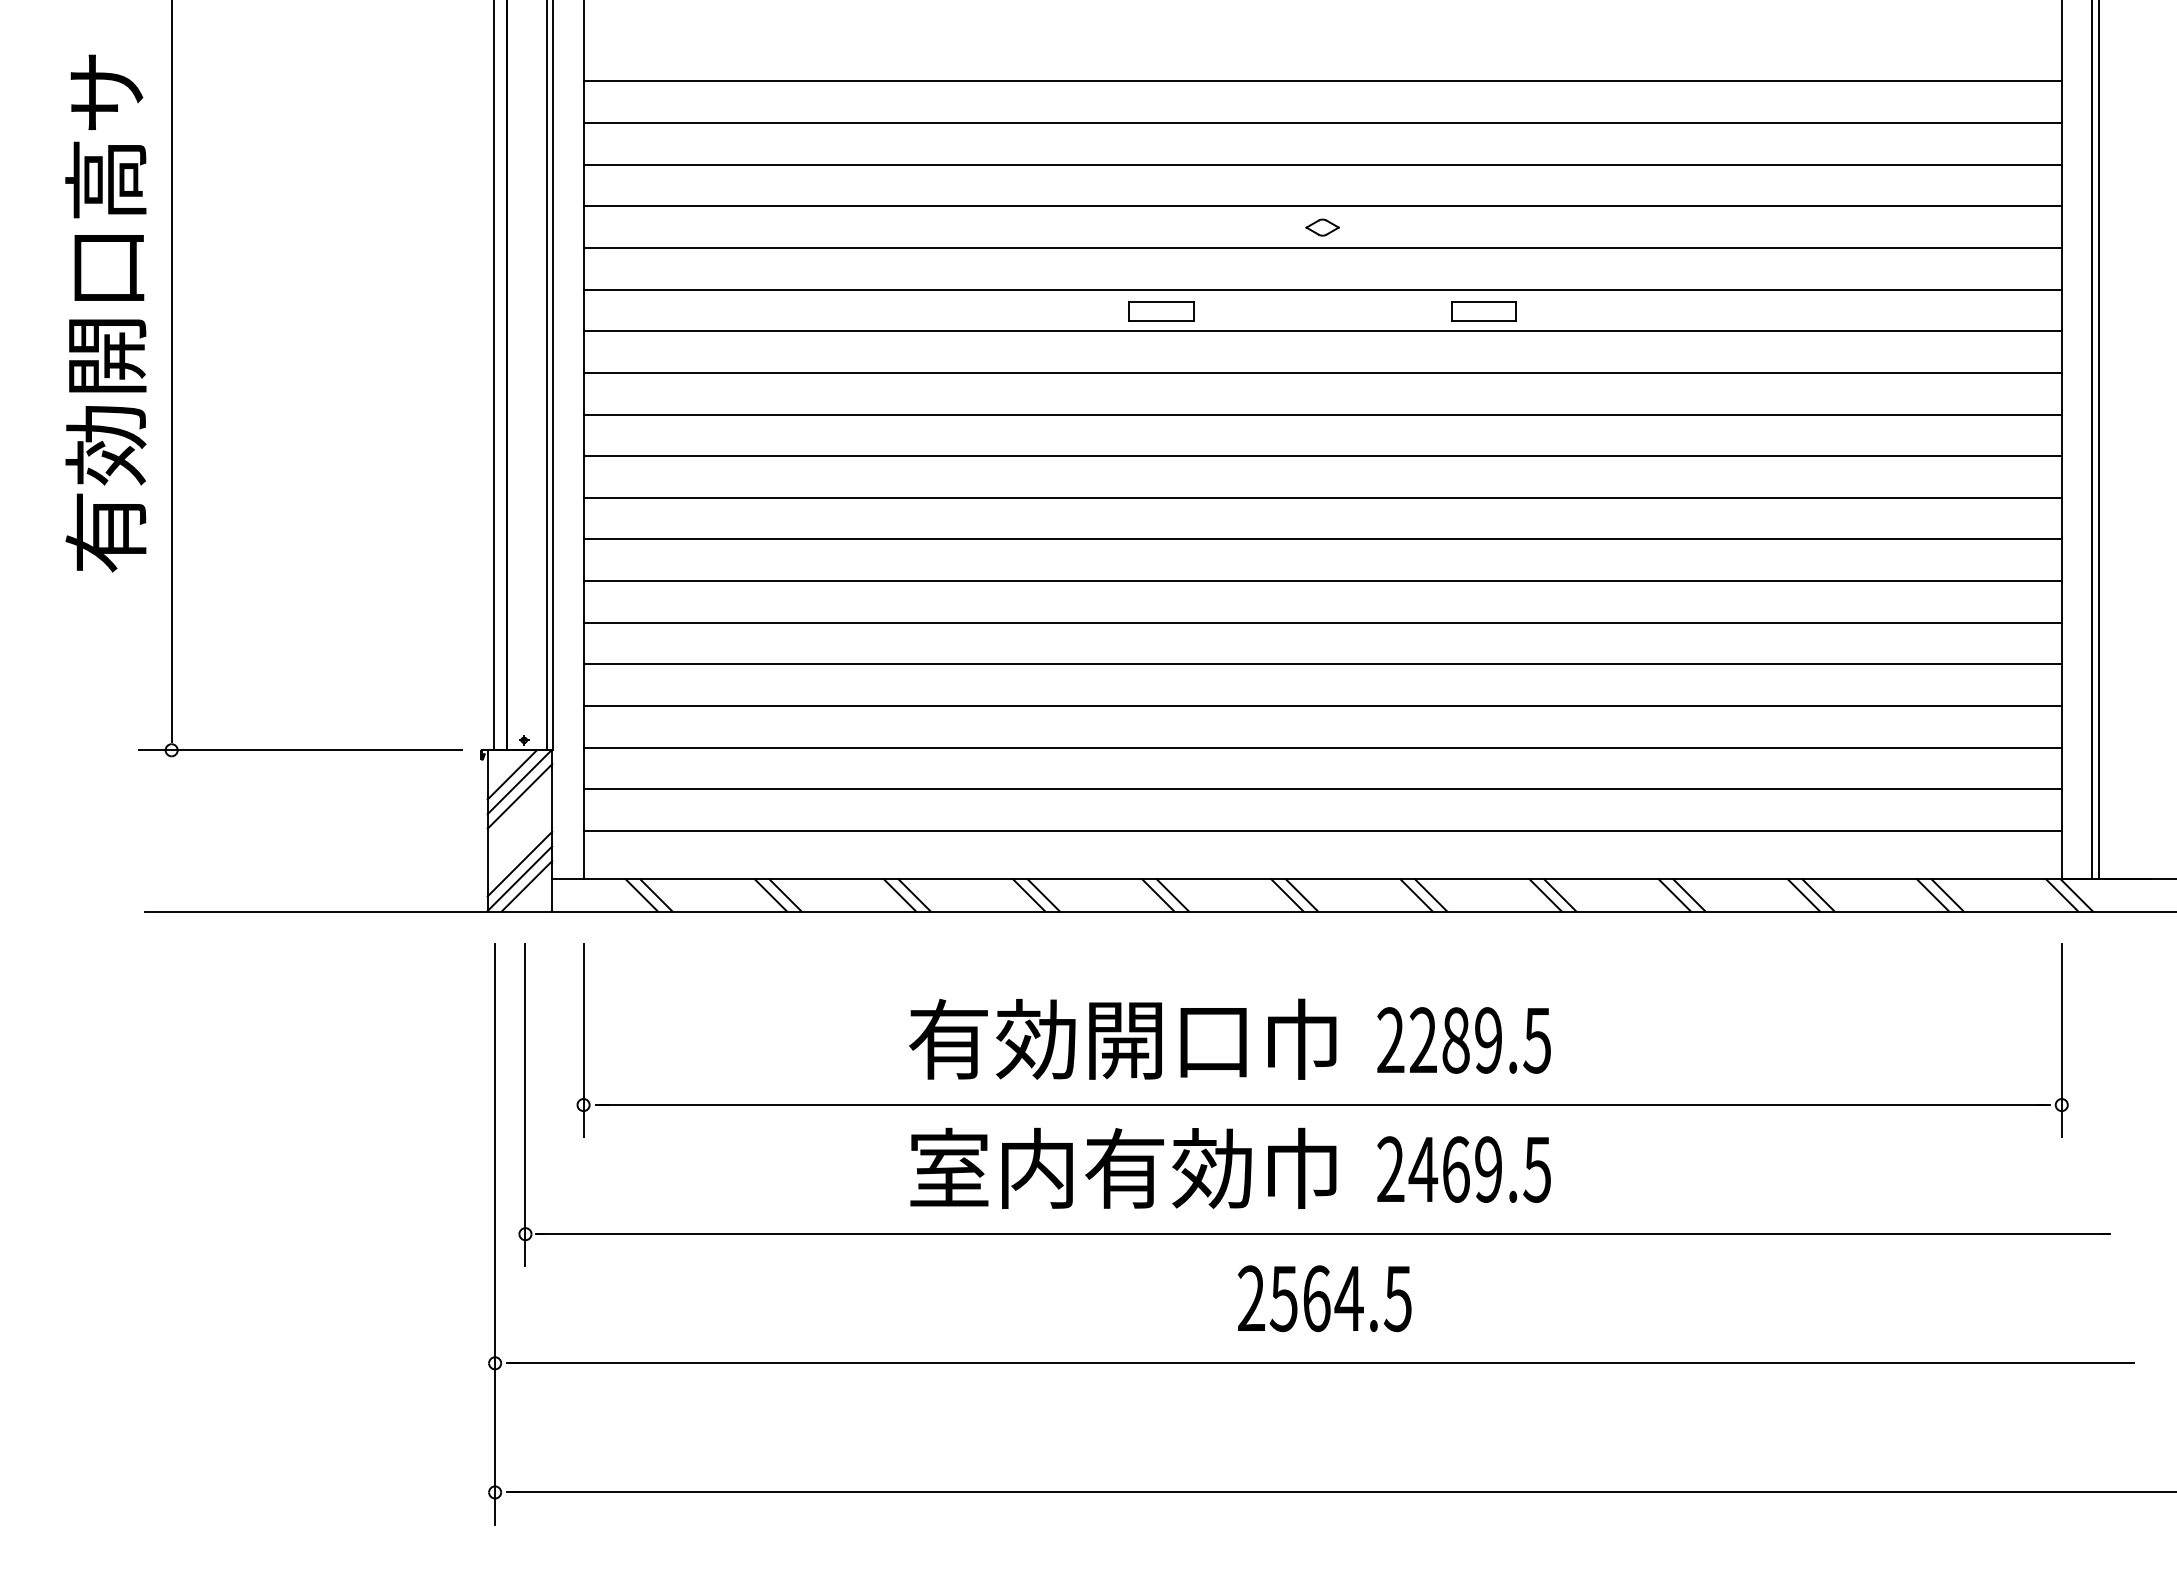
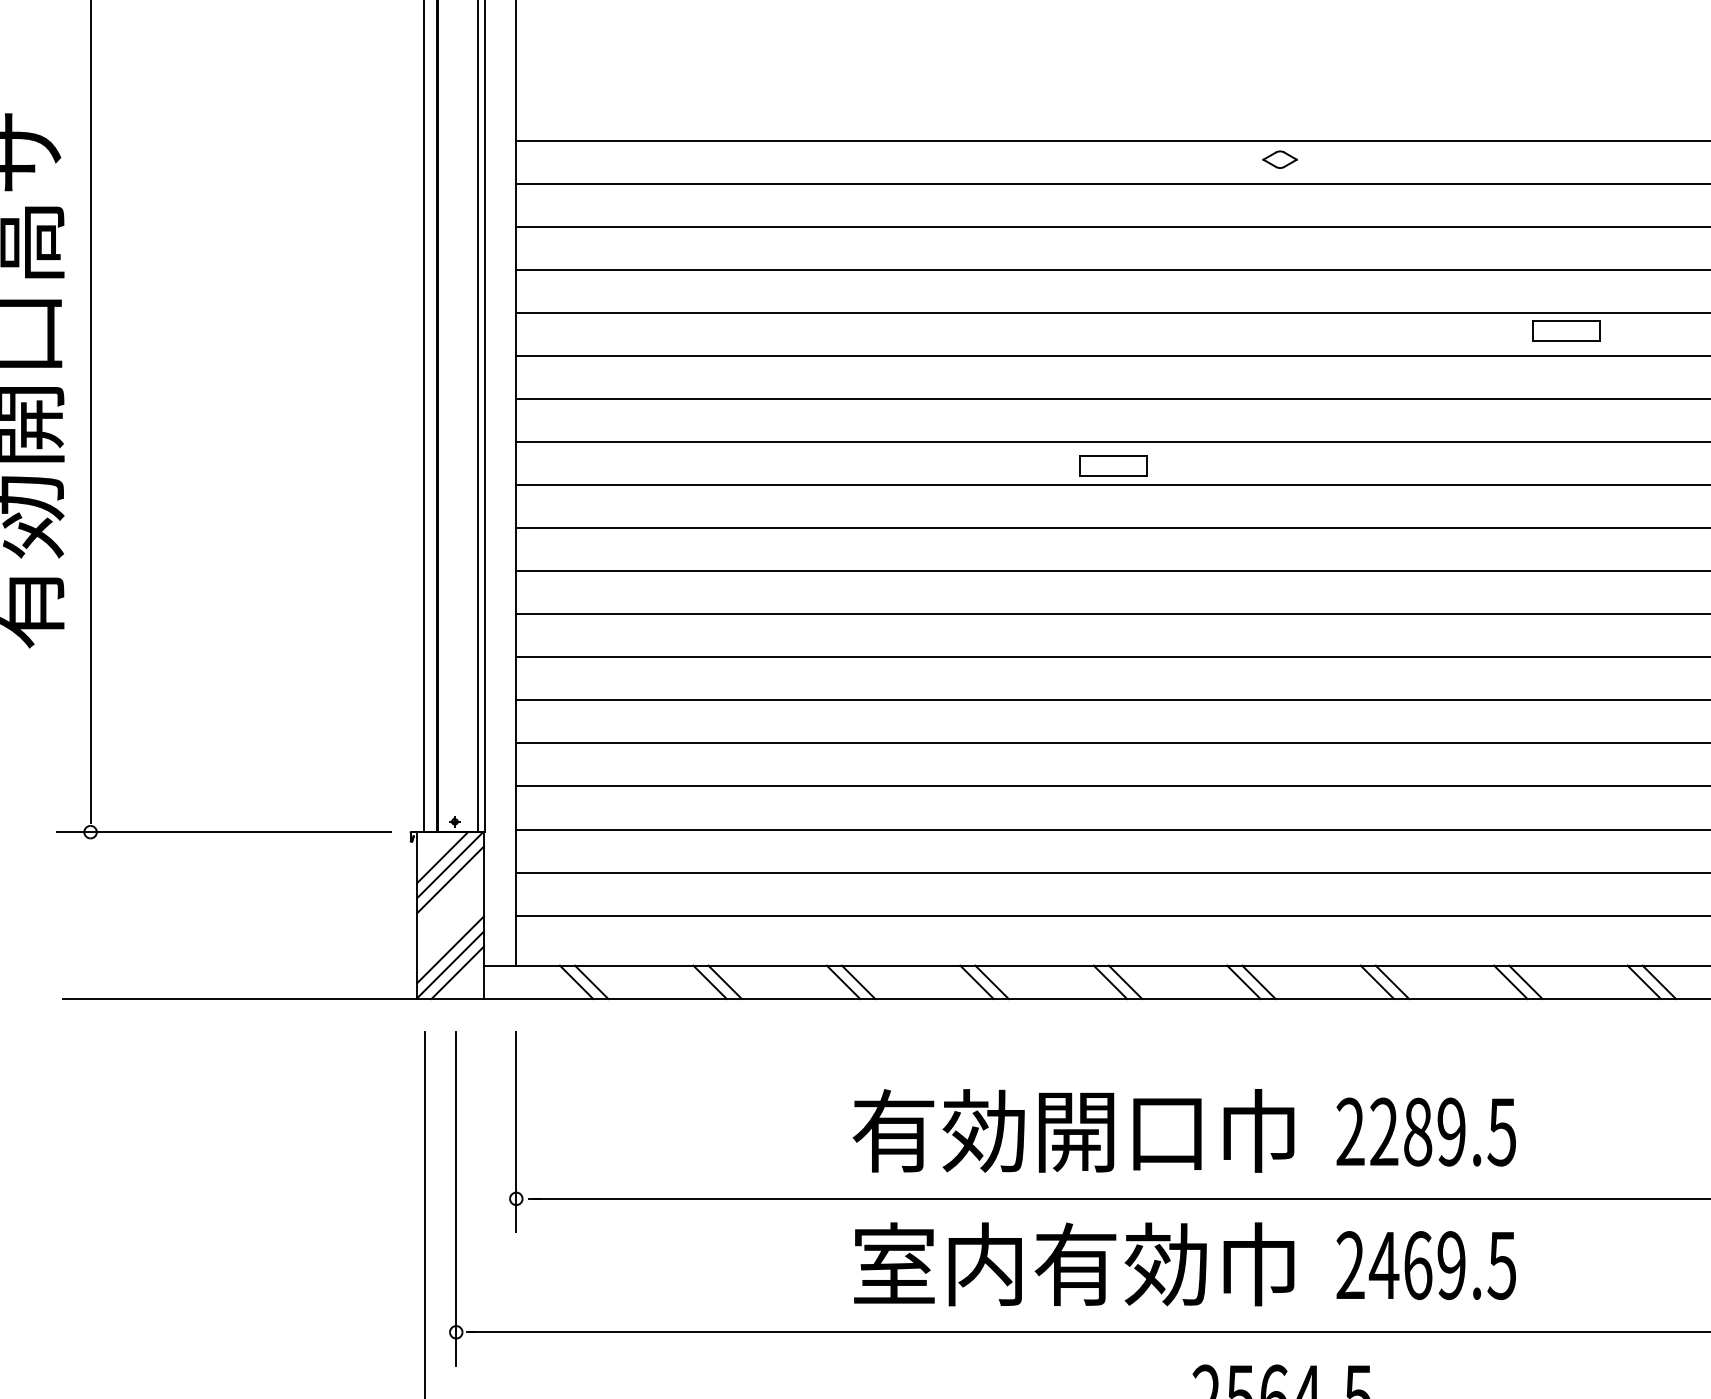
part: (1322, 227) -> (1279, 159), moved
part: (1161, 311) -> (1113, 465), moved
part: (1483, 311) -> (1566, 331), moved

